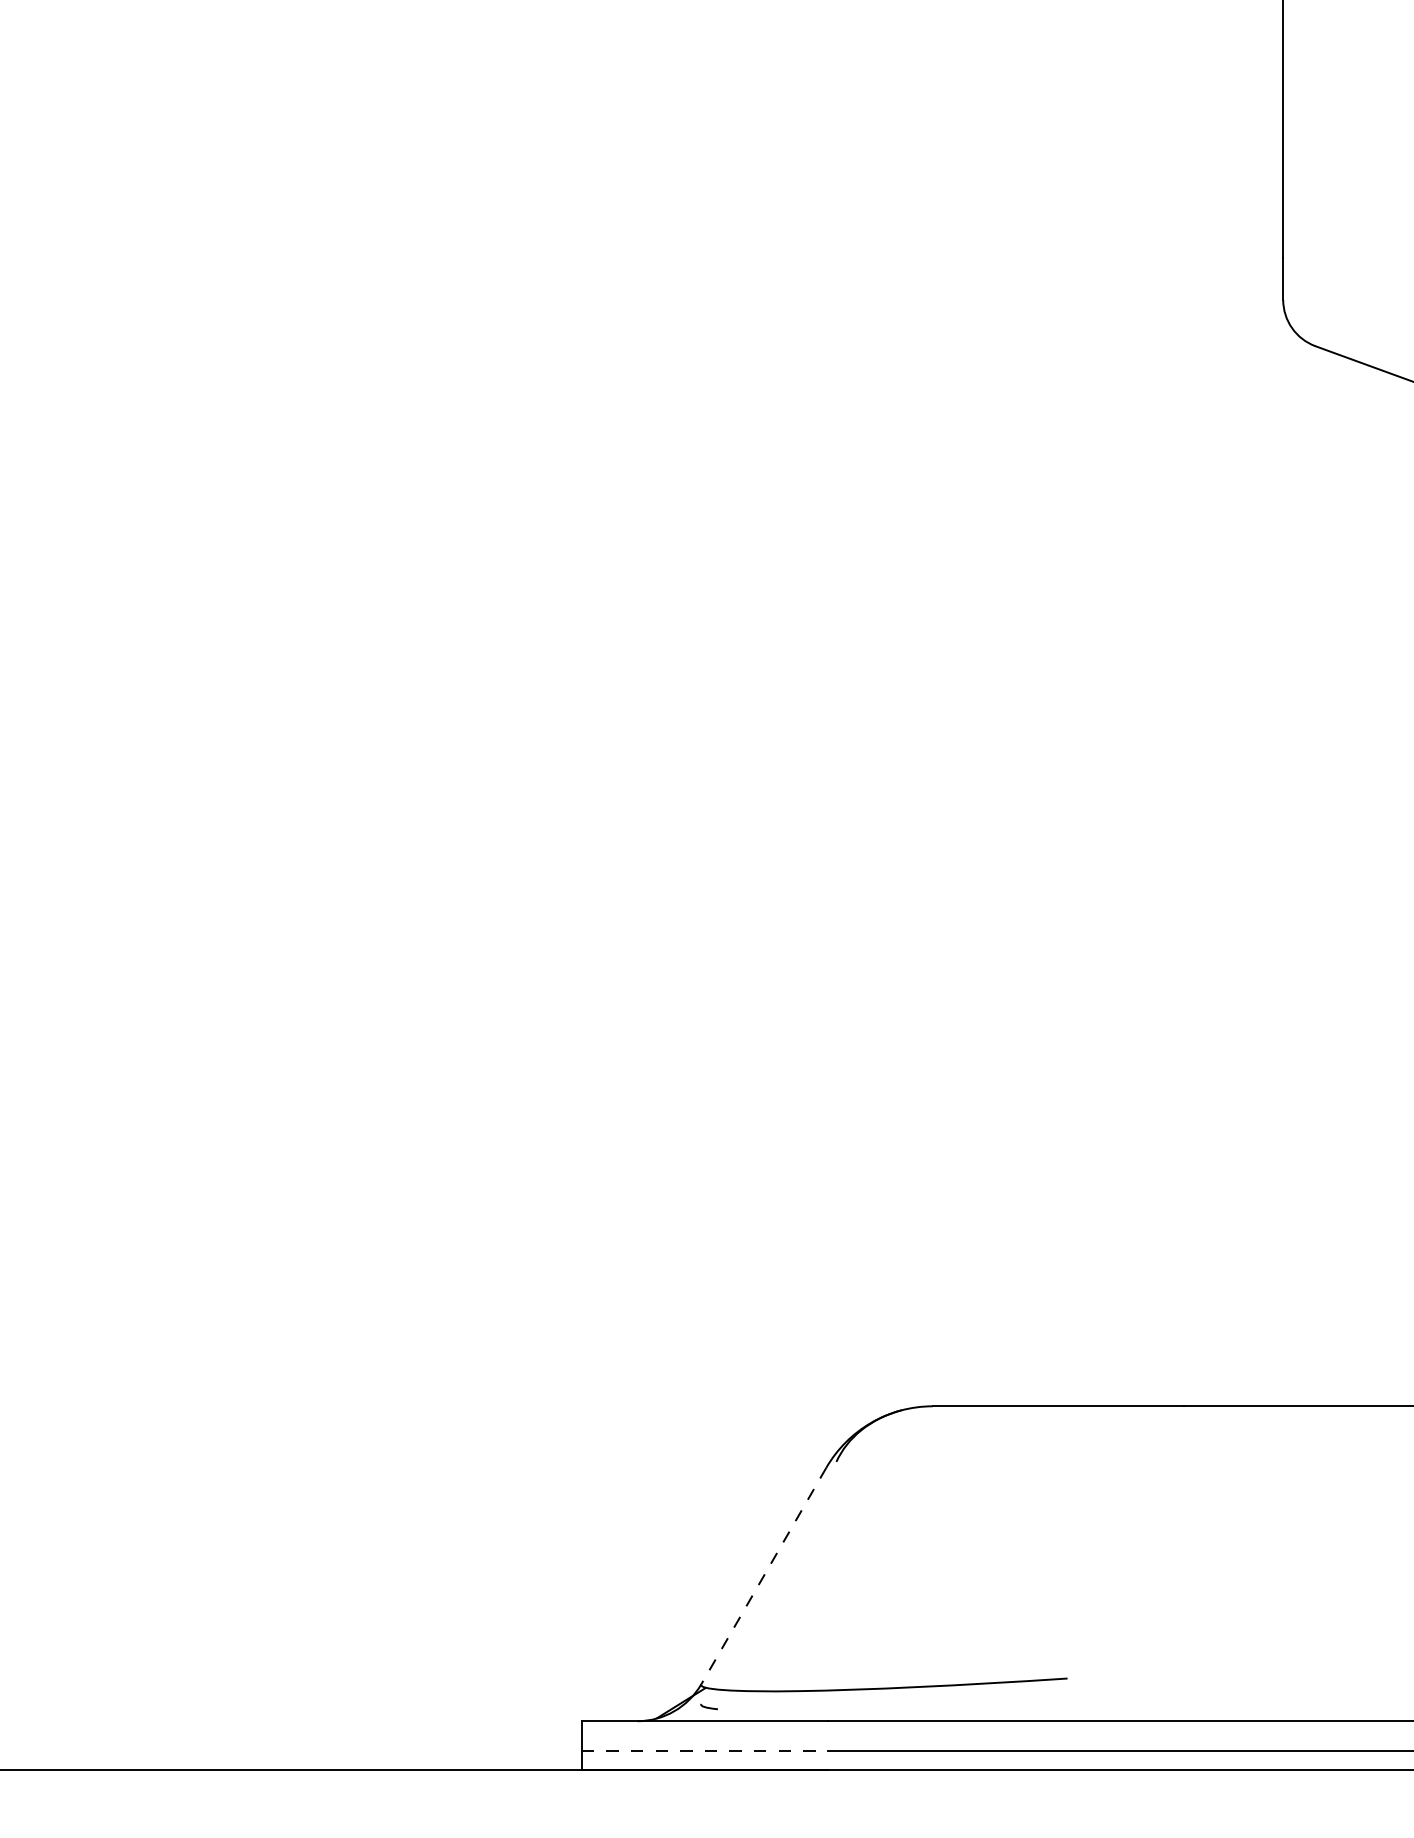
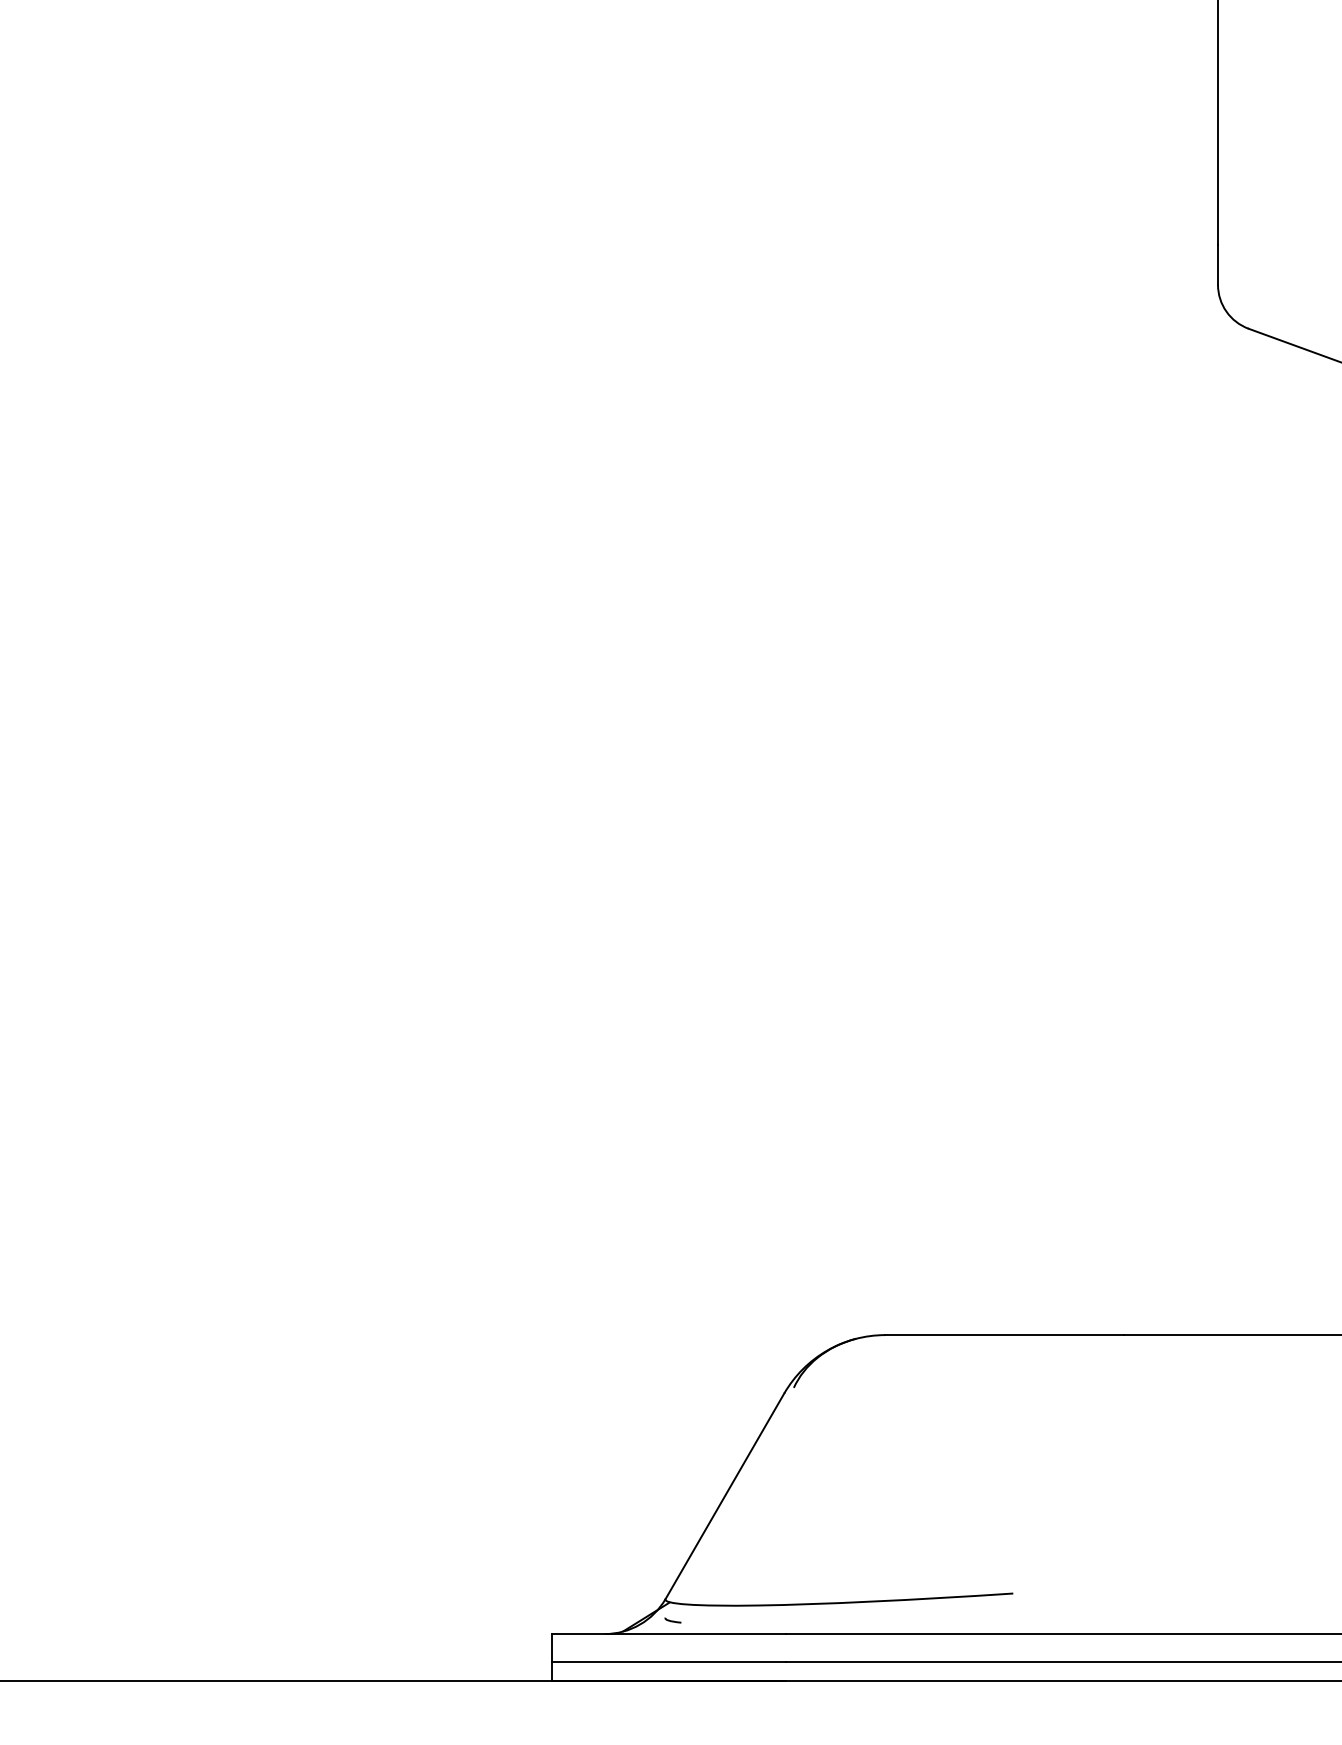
line: (763, 1576) -> (724, 1496), dashed -> solid
line: (704, 1751) -> (668, 1662), dashed -> solid

